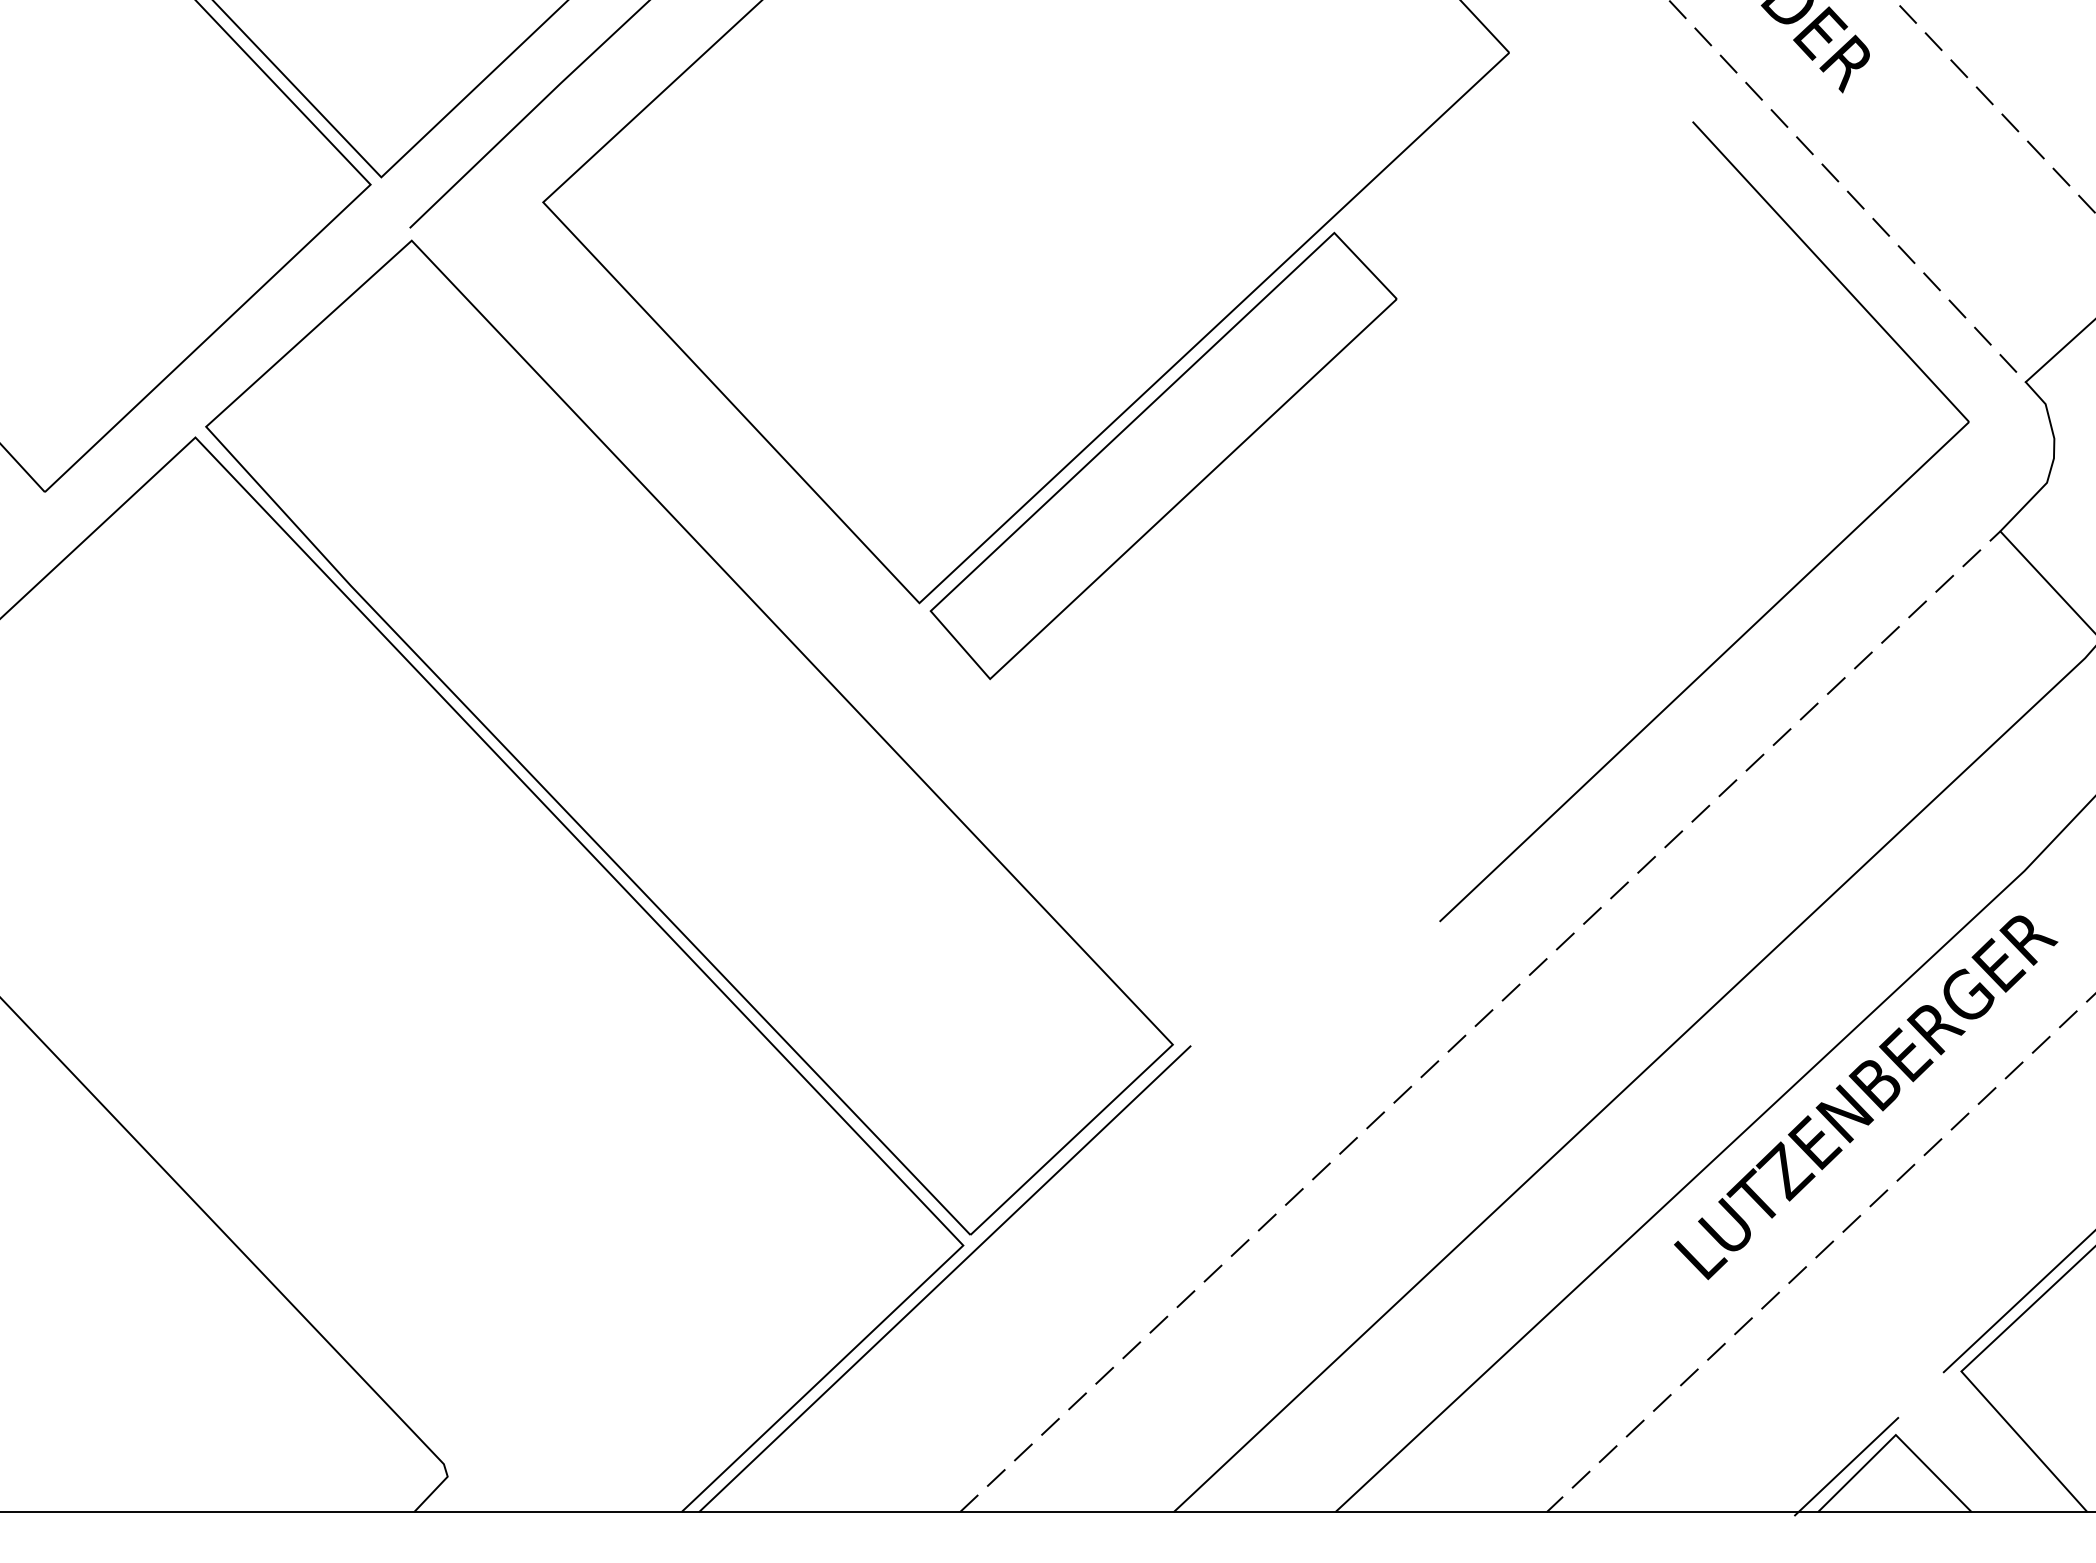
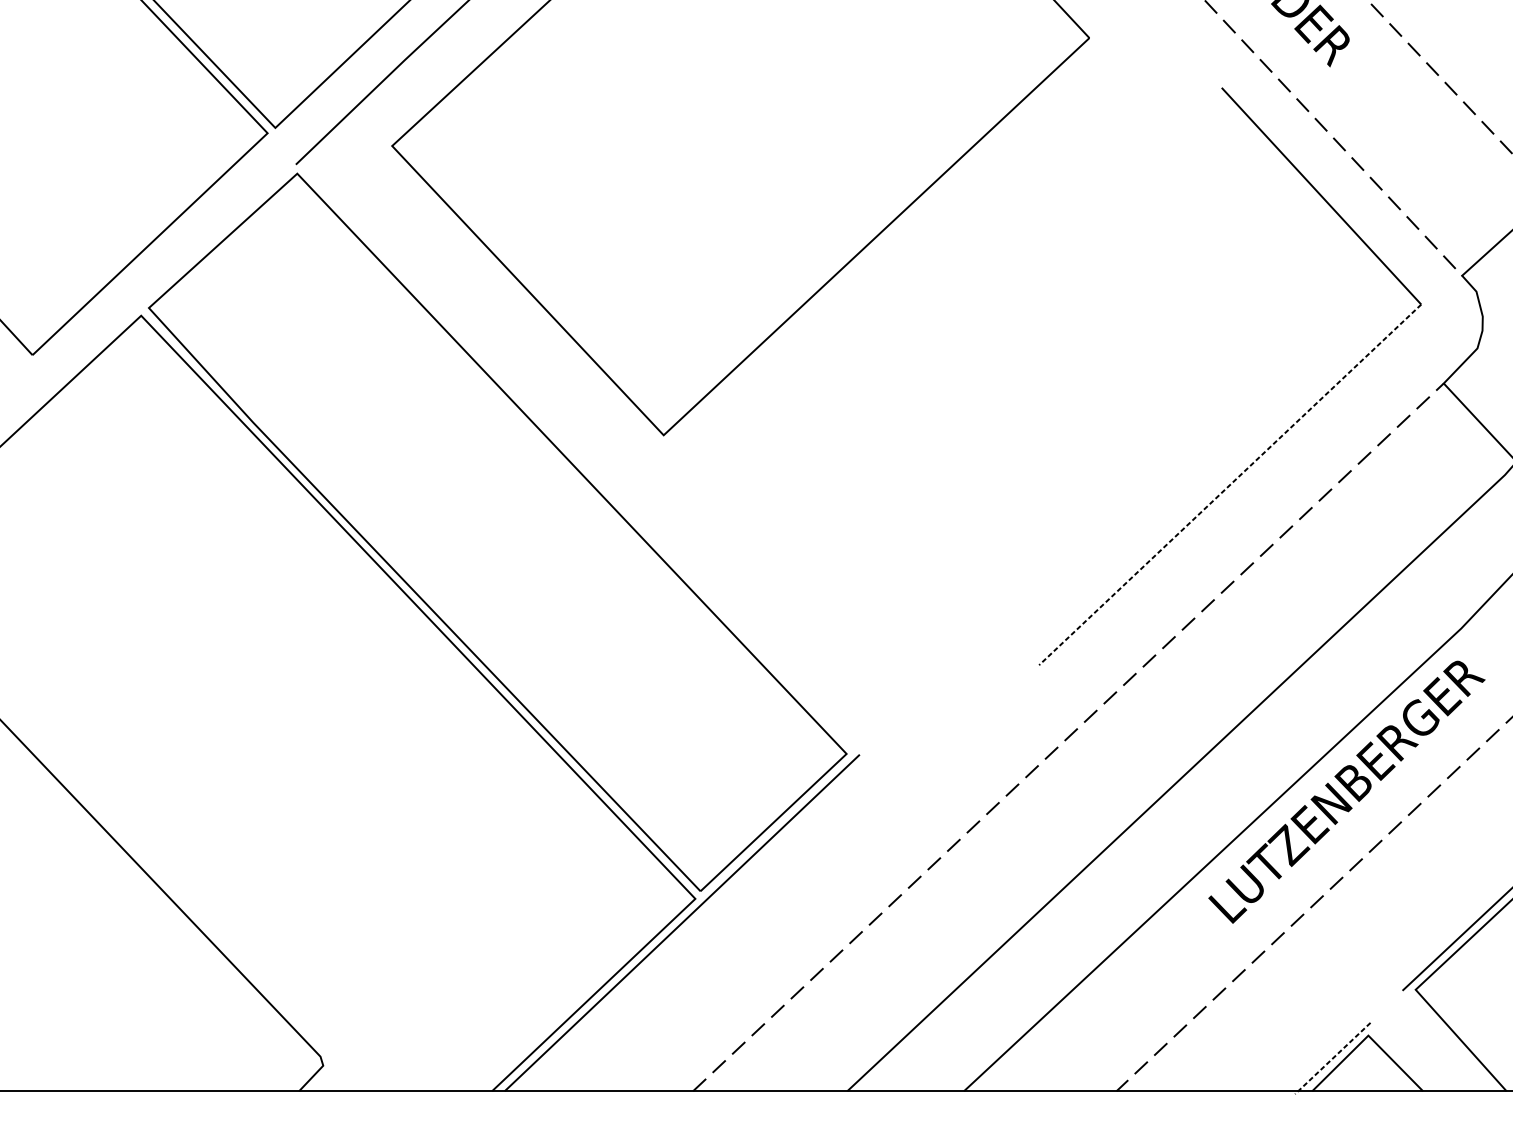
part: (1163, 455) -> (839, 328), removed
line: (1704, 672) -> (1230, 485), solid -> dashed
line: (1846, 1466) -> (1332, 1058), solid -> dashed

